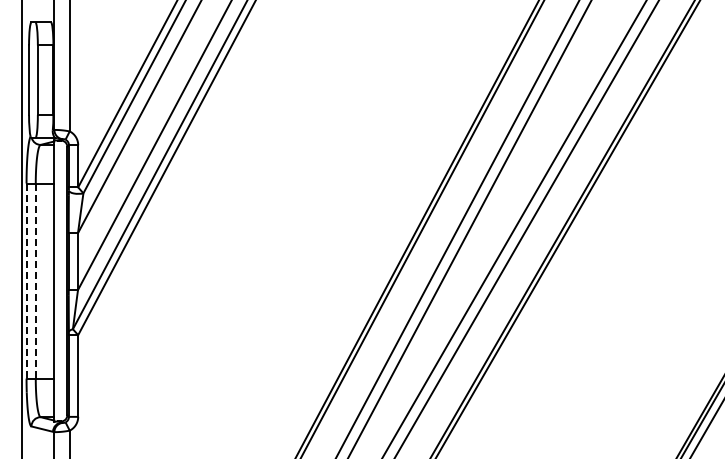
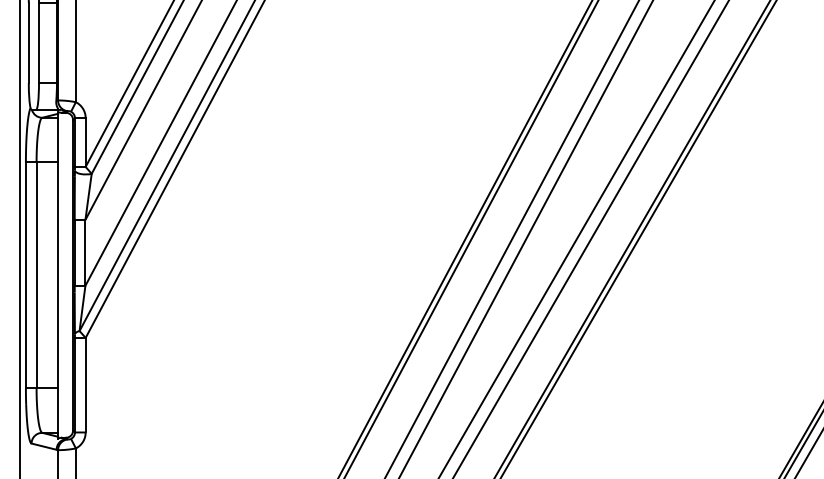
line: (26, 281) -> (25, 275), dashed -> solid
line: (35, 281) -> (36, 275), dashed -> solid

